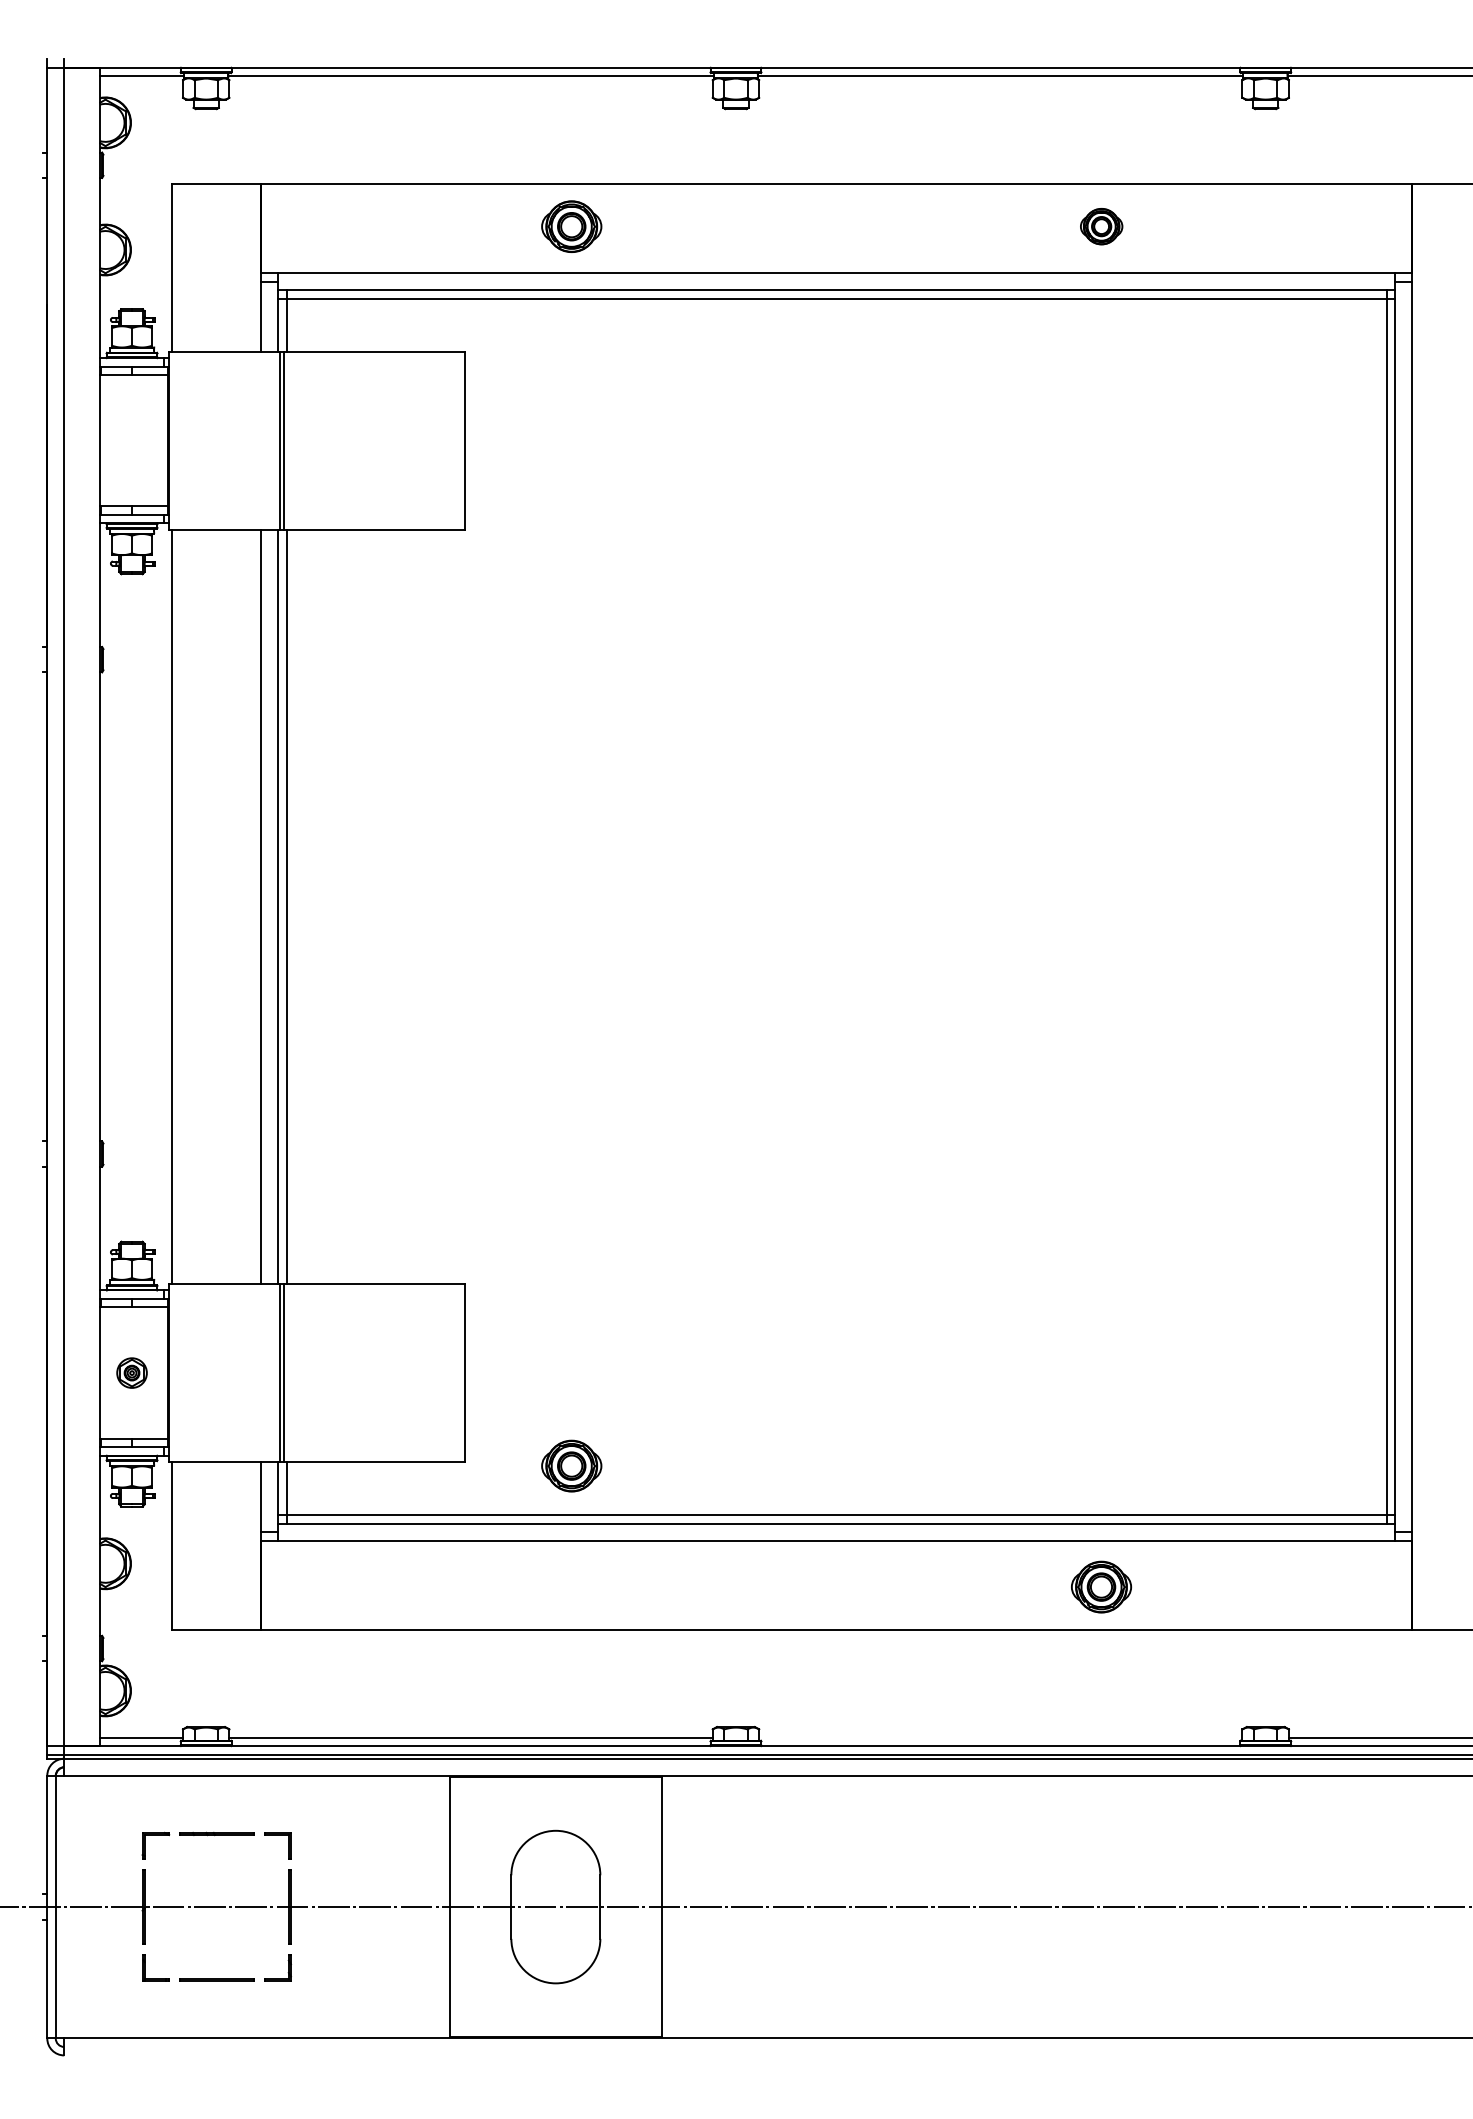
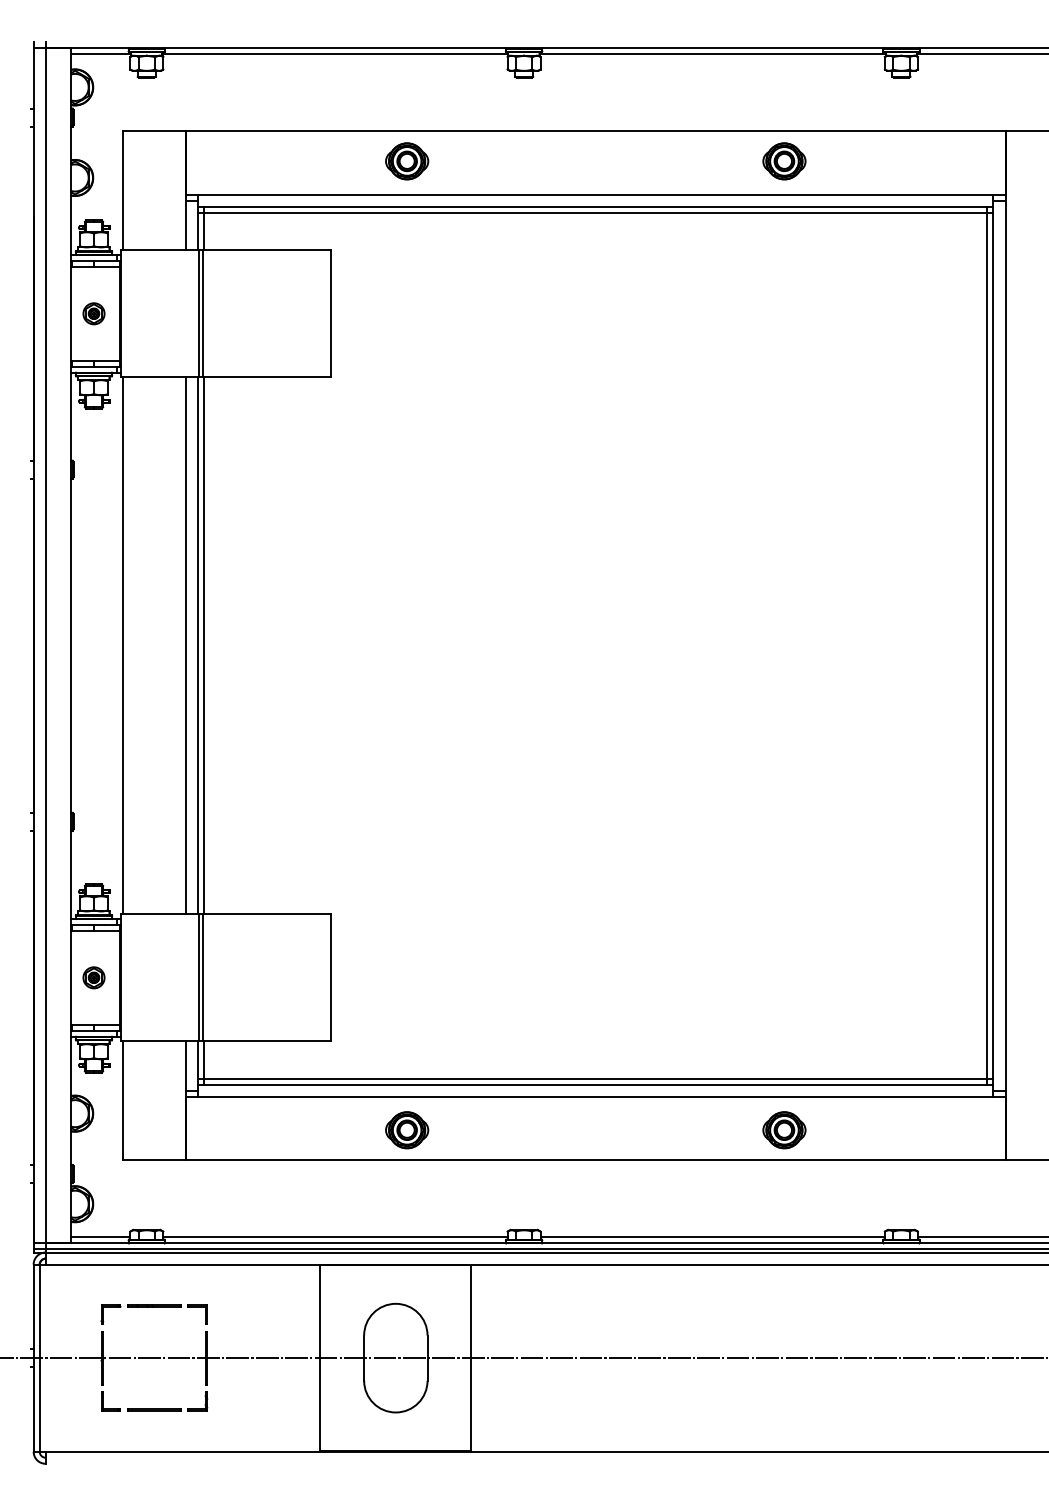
part: (1101, 226) -> (784, 161), size x1.43
part: (131, 440) -> (93, 313), added
part: (571, 1465) -> (406, 1129), moved
line: (1000, 1737) -> (712, 1237), added

